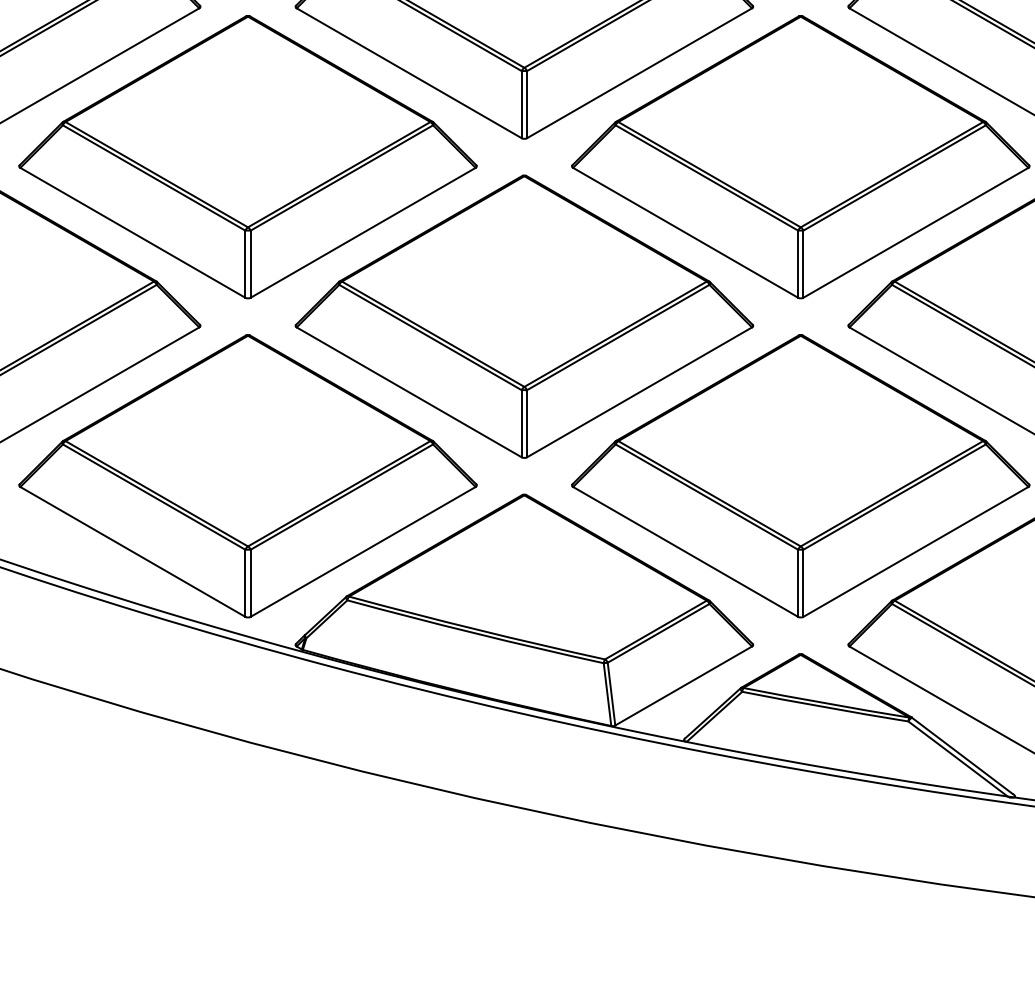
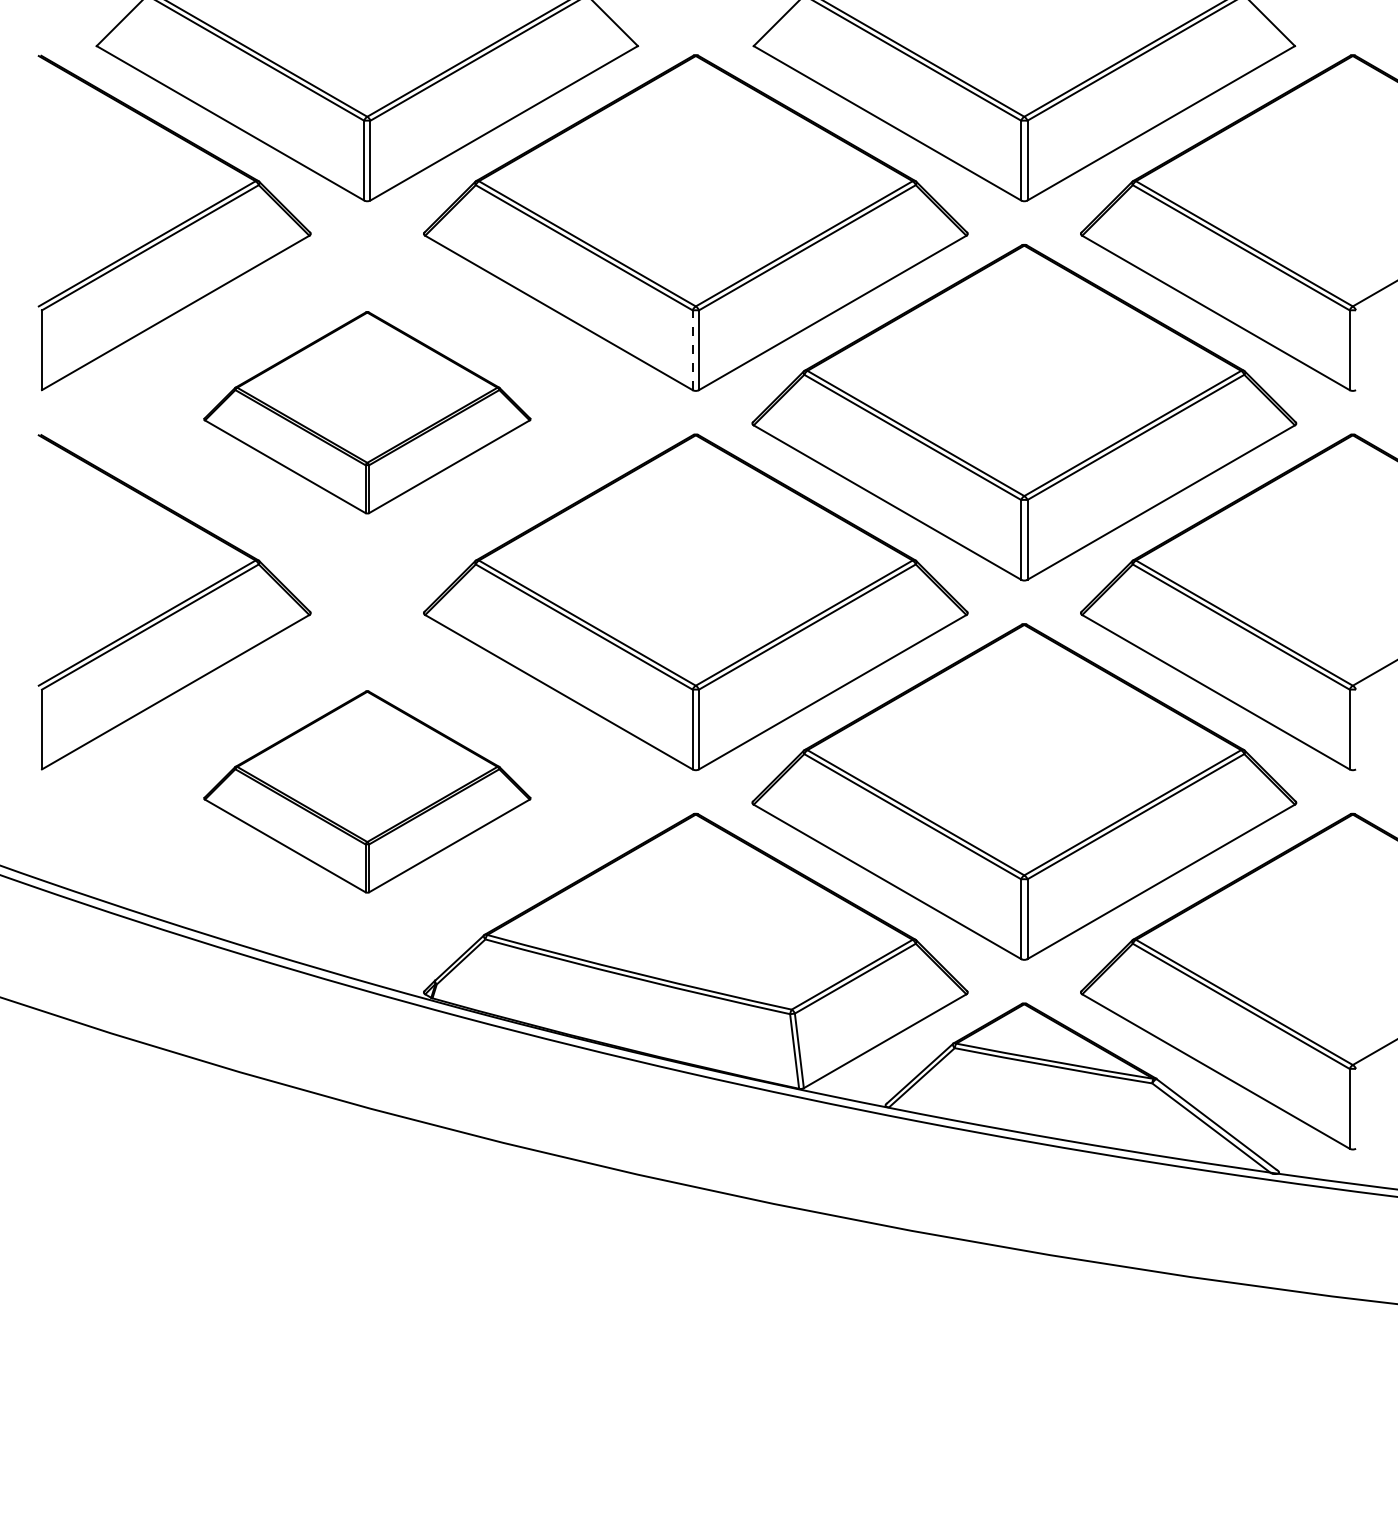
line: (521, 104) -> (692, 350), solid -> dashed
part: (248, 157) -> (367, 412), size x0.6
part: (248, 475) -> (367, 791), size x0.6

